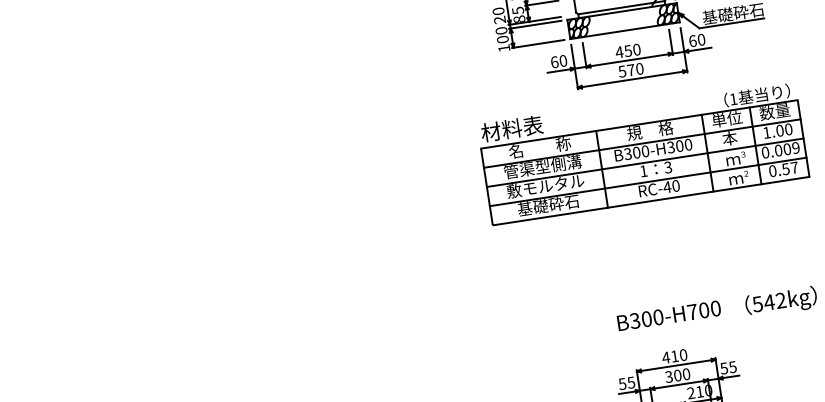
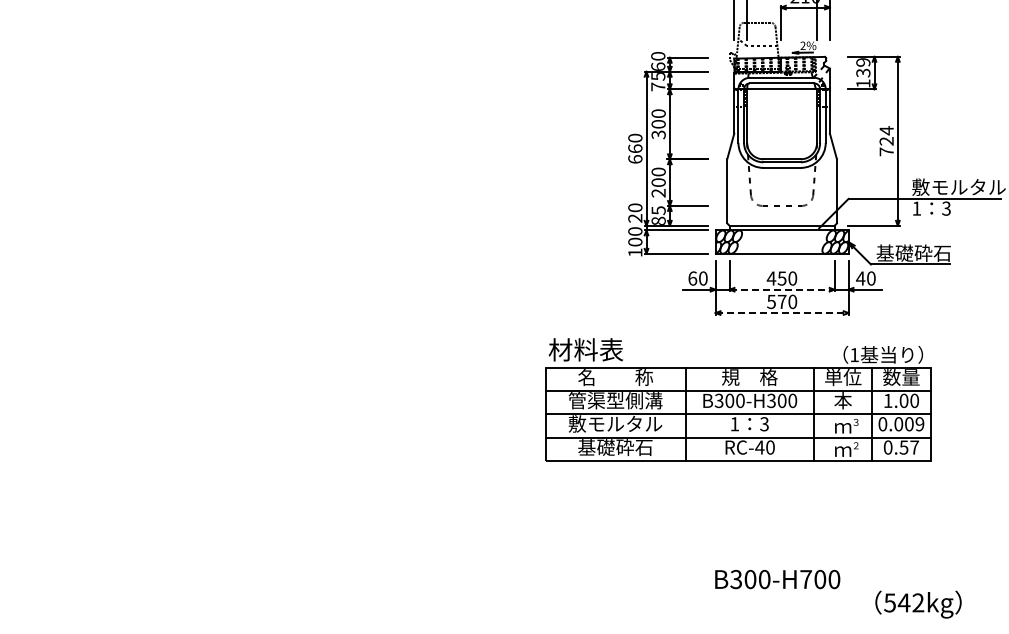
text: (692, 41) -> (860, 278), 60 -> 40
line: (629, 60) -> (782, 289), solid -> dashed
line: (632, 79) -> (782, 313), solid -> dashed
part: (643, 150) -> (738, 399), moved
text: (669, 315) -> (777, 579), moved

